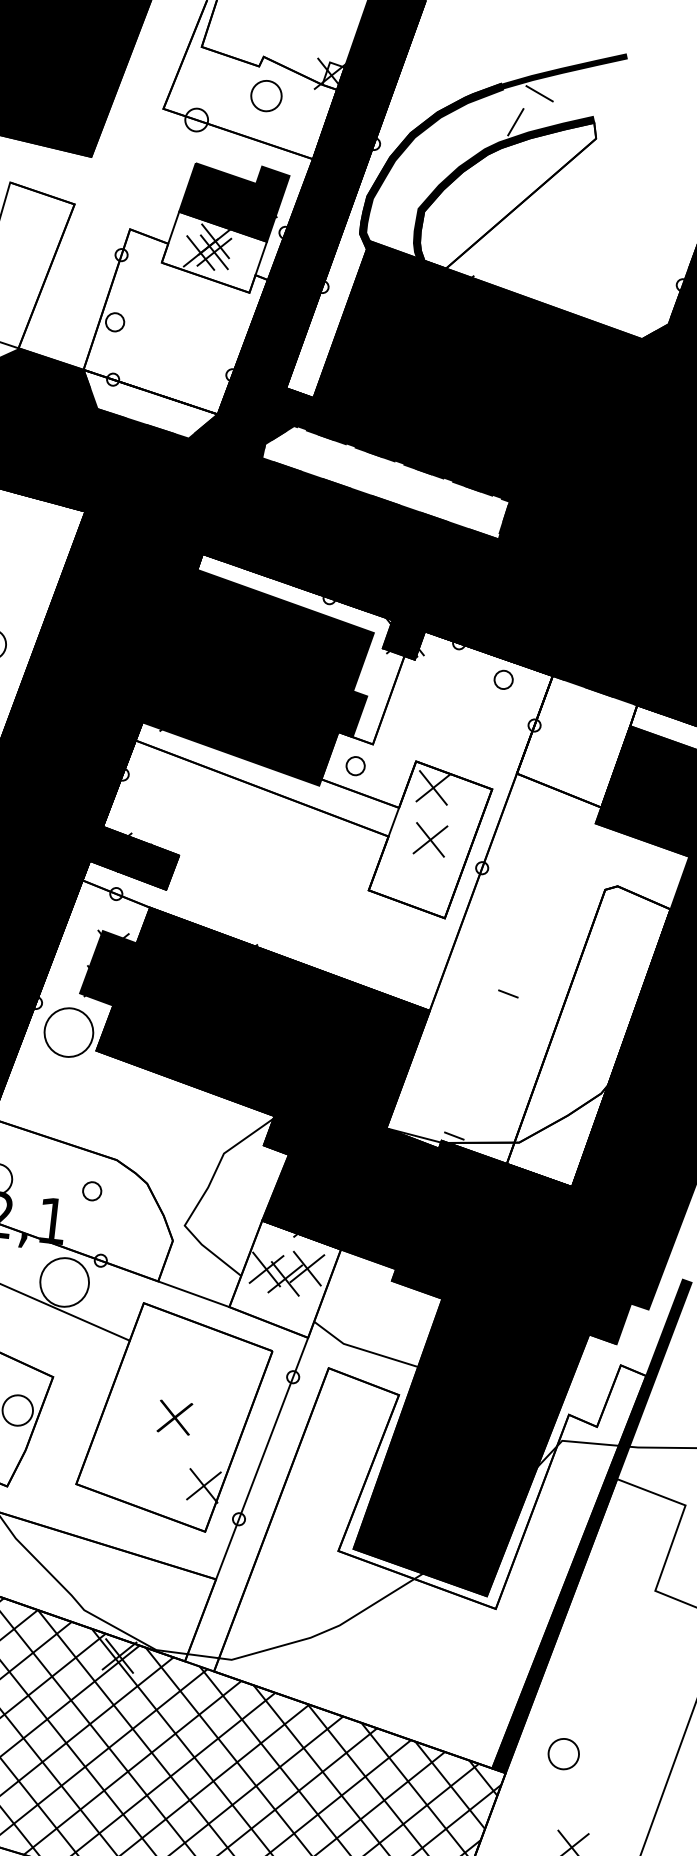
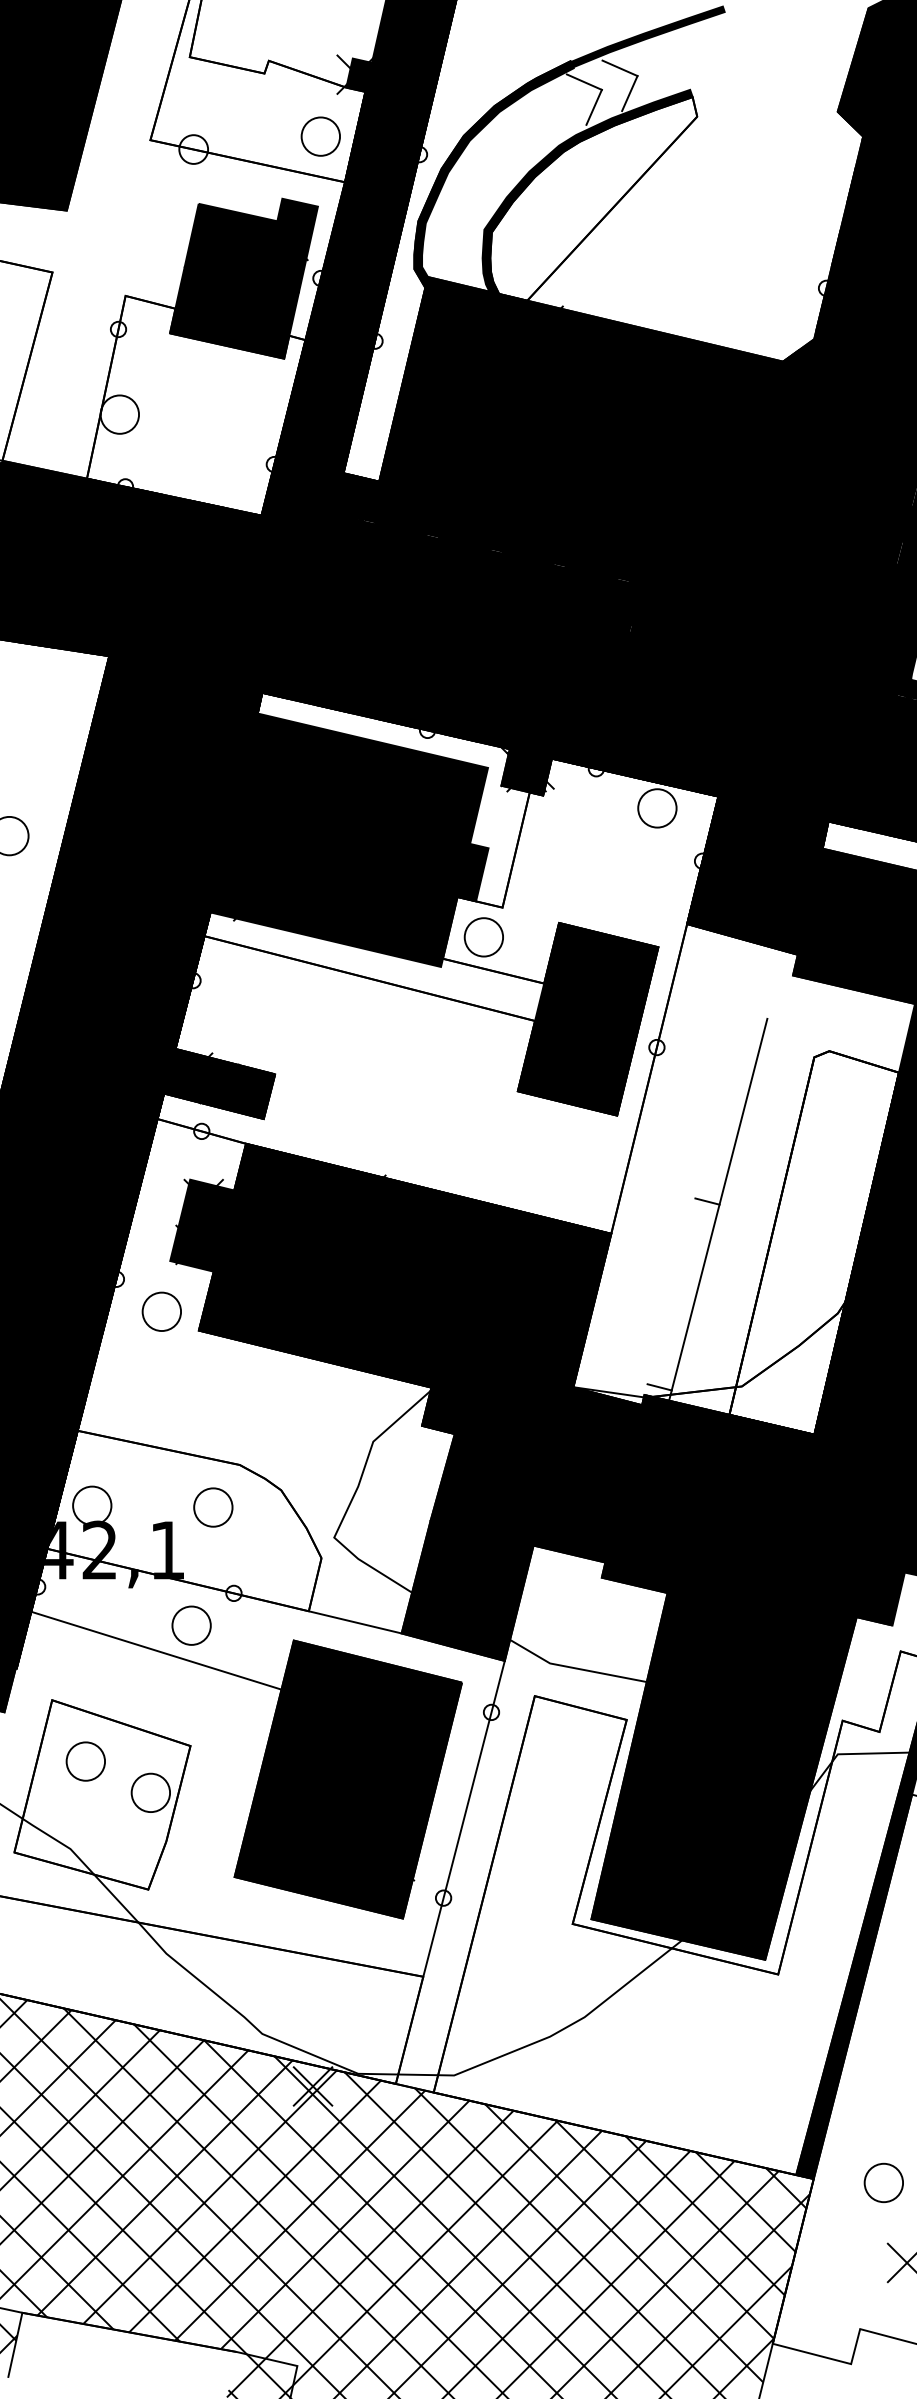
fill: (333, 75) -> (358, 74), added
circle: (266, 95) -> (320, 136), moved
line: (509, 100) -> (583, 81), added
line: (544, 114) -> (629, 93), added
fill: (214, 252) -> (234, 312), added
circle: (114, 322) -> (119, 414), size x1.67
fill: (149, 405) -> (174, 514), added
fill: (385, 480) -> (481, 575), added
circle: (503, 680) -> (657, 808), size x1.67
fill: (576, 741) -> (757, 875), added
circle: (355, 766) -> (483, 937), size x1.67
fill: (430, 839) -> (587, 1018), added
line: (516, 1001) -> (718, 1209), added
circle: (68, 1032) -> (161, 1311), size x0.62
circle: (92, 1191) -> (213, 1507), size x1.67
fill: (285, 1279) -> (467, 1590), added
circle: (64, 1282) -> (191, 1625), size x0.62
fill: (174, 1417) -> (348, 1779), added
circle: (563, 1753) -> (883, 2182), moved

